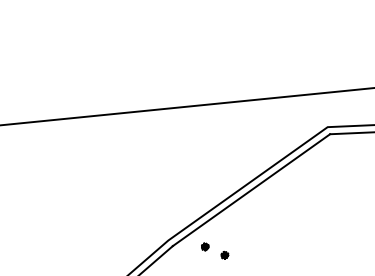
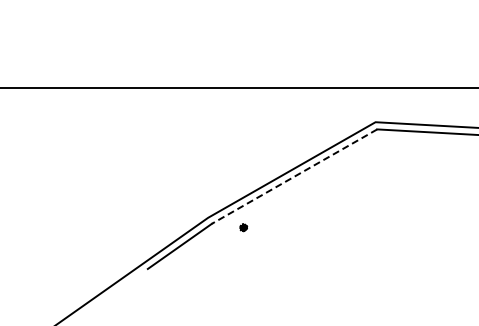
line: (251, 190) -> (294, 176), solid -> dashed
part: (225, 254) -> (262, 237), removed

